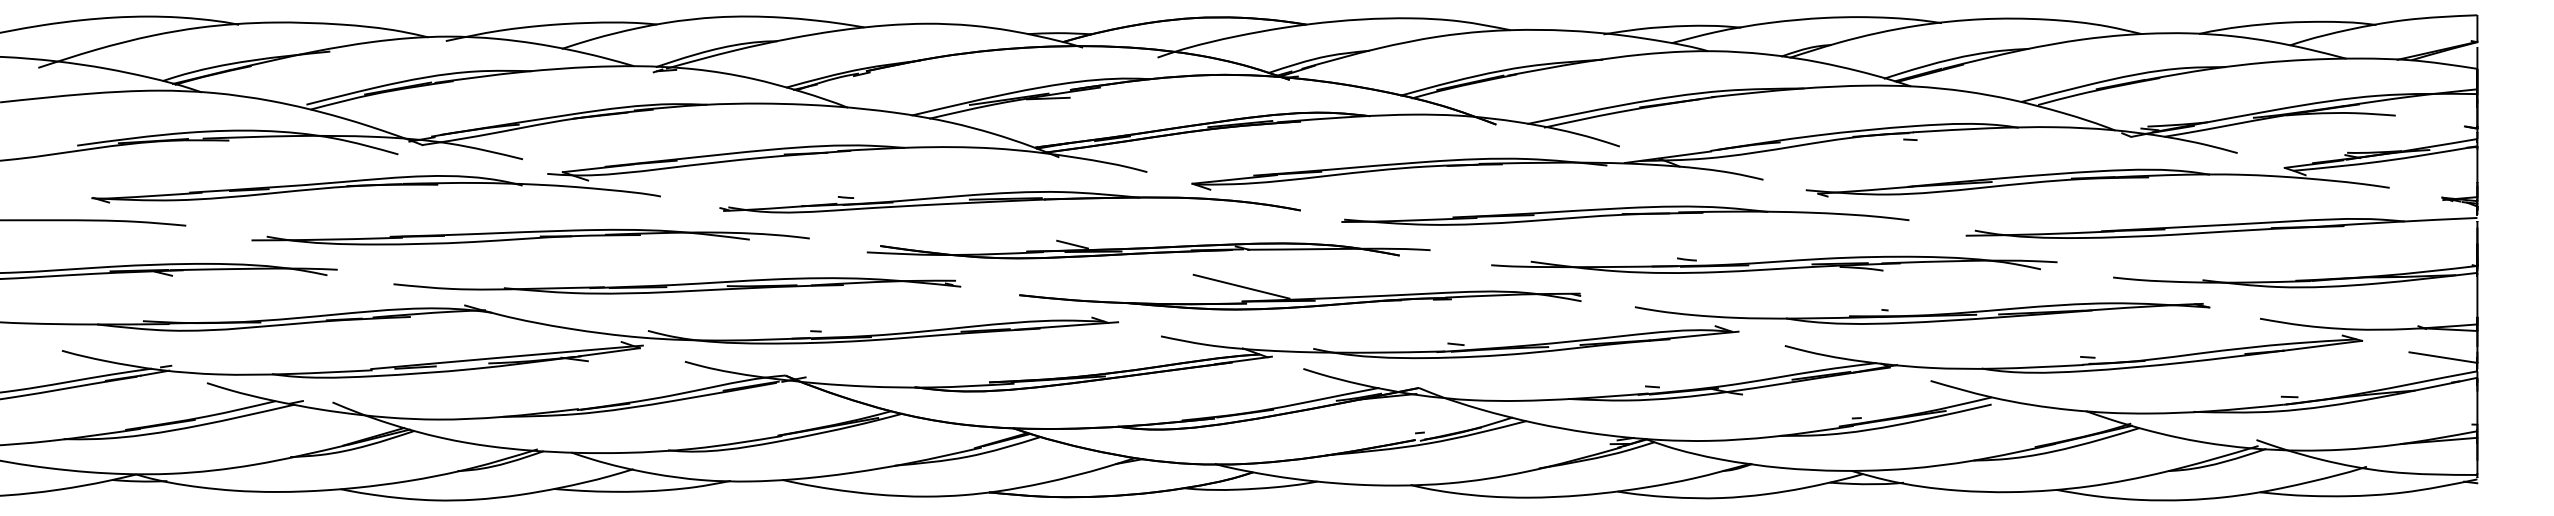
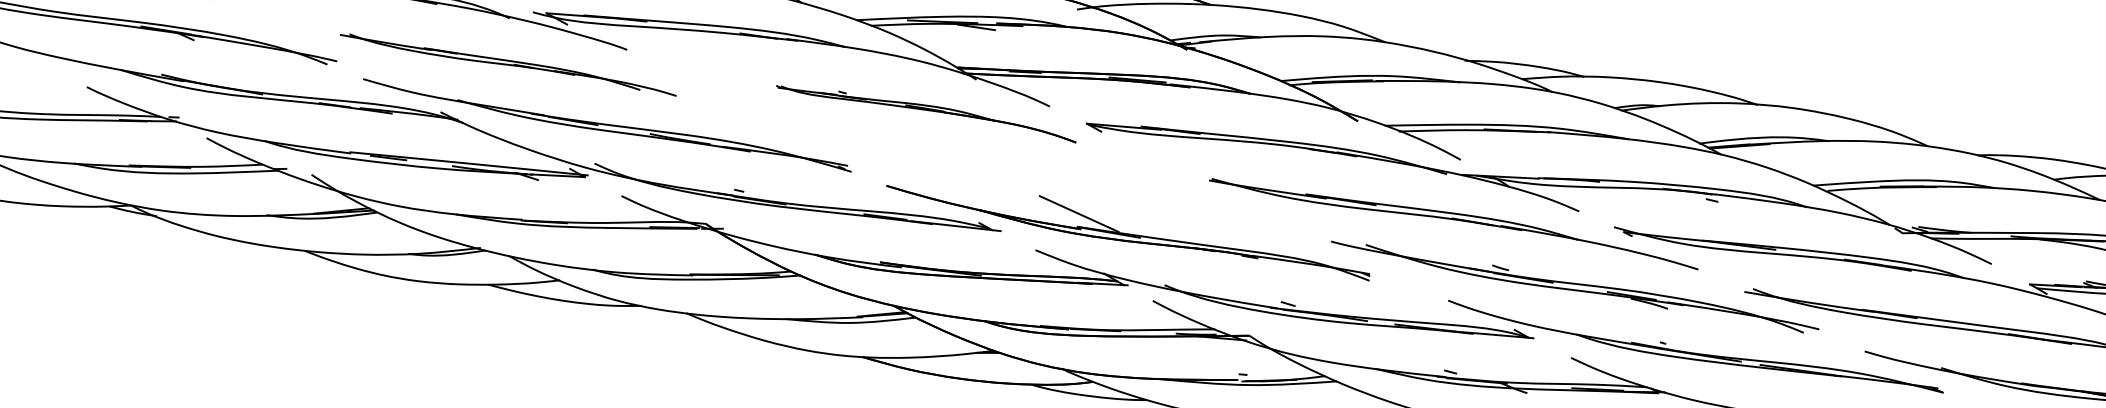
part: (1009, 202) -> (926, 110), size x0.6
part: (530, 236) -> (508, 63), size x0.7
part: (1148, 249) -> (1038, 173), removed
part: (677, 285) -> (607, 125), moved
part: (1300, 298) -> (1128, 233), moved

